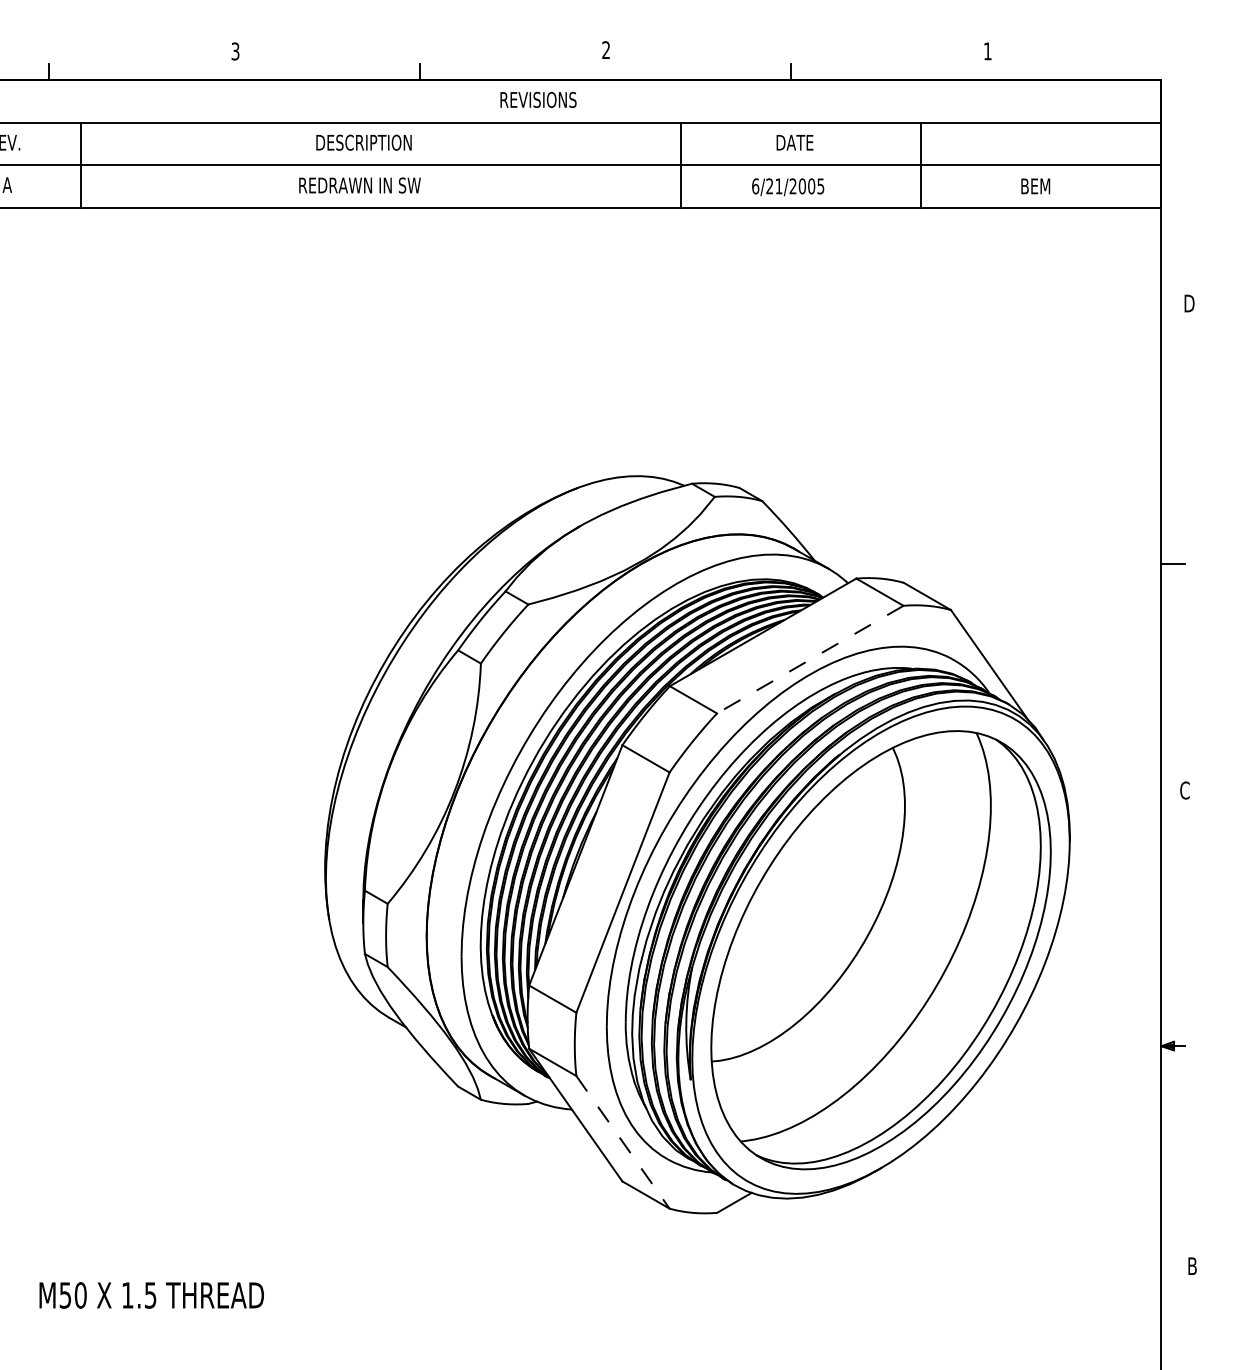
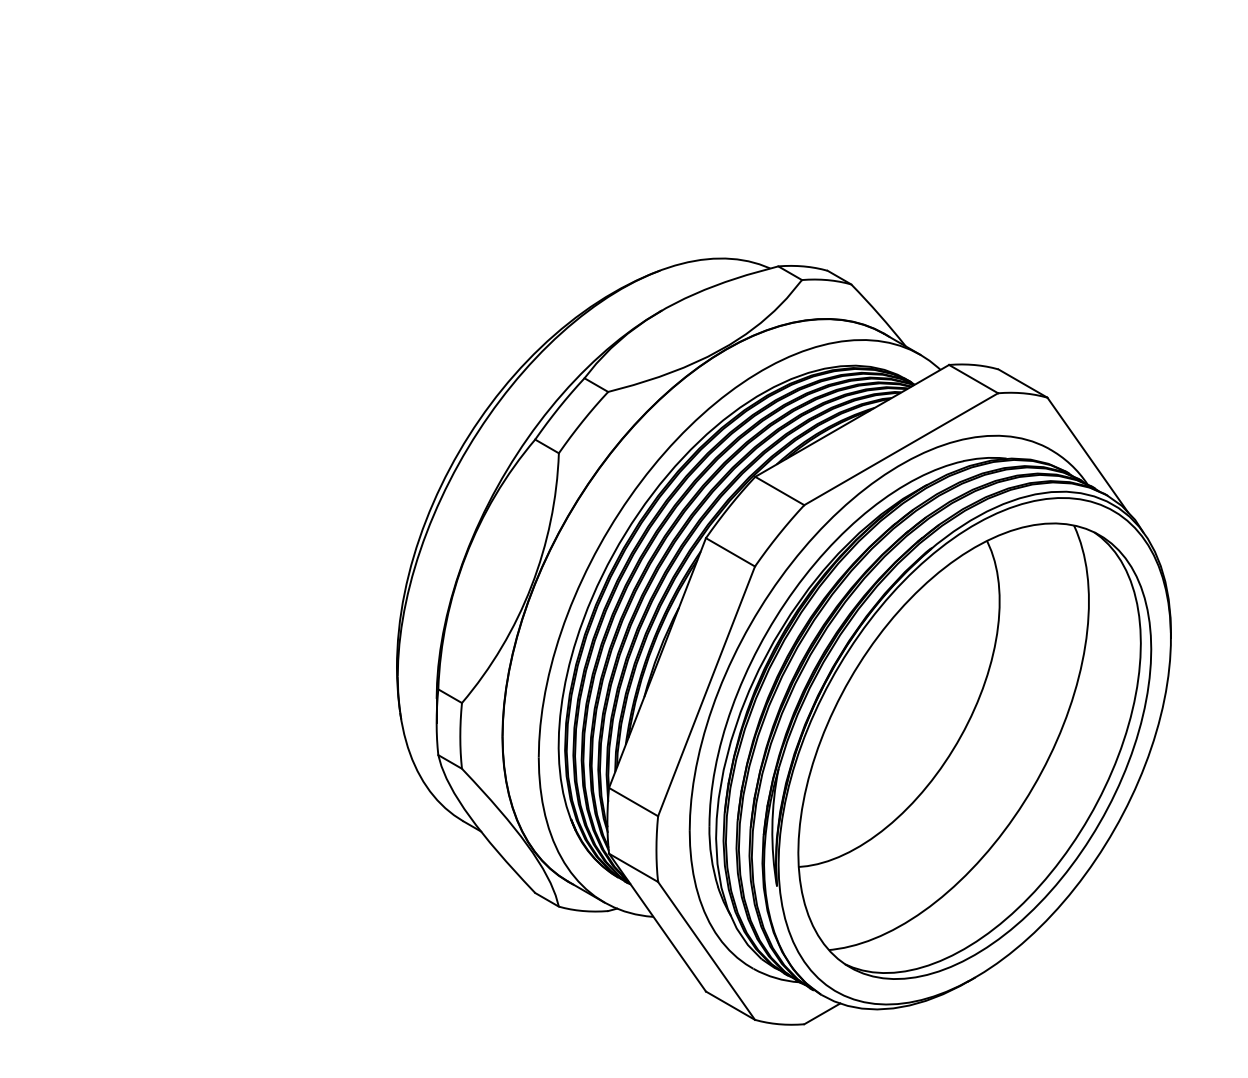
line: (810, 659) -> (901, 449), dashed -> solid
line: (623, 1142) -> (707, 951), dashed -> solid

